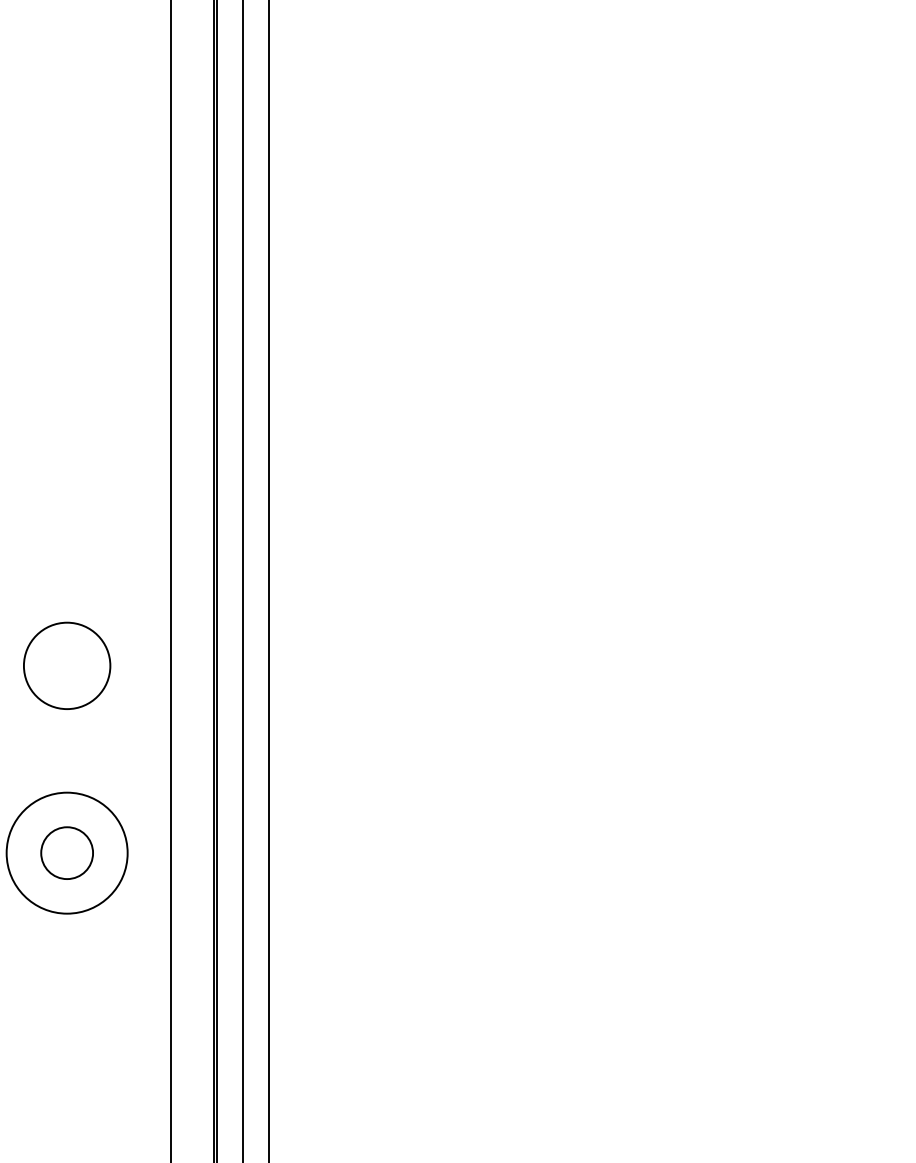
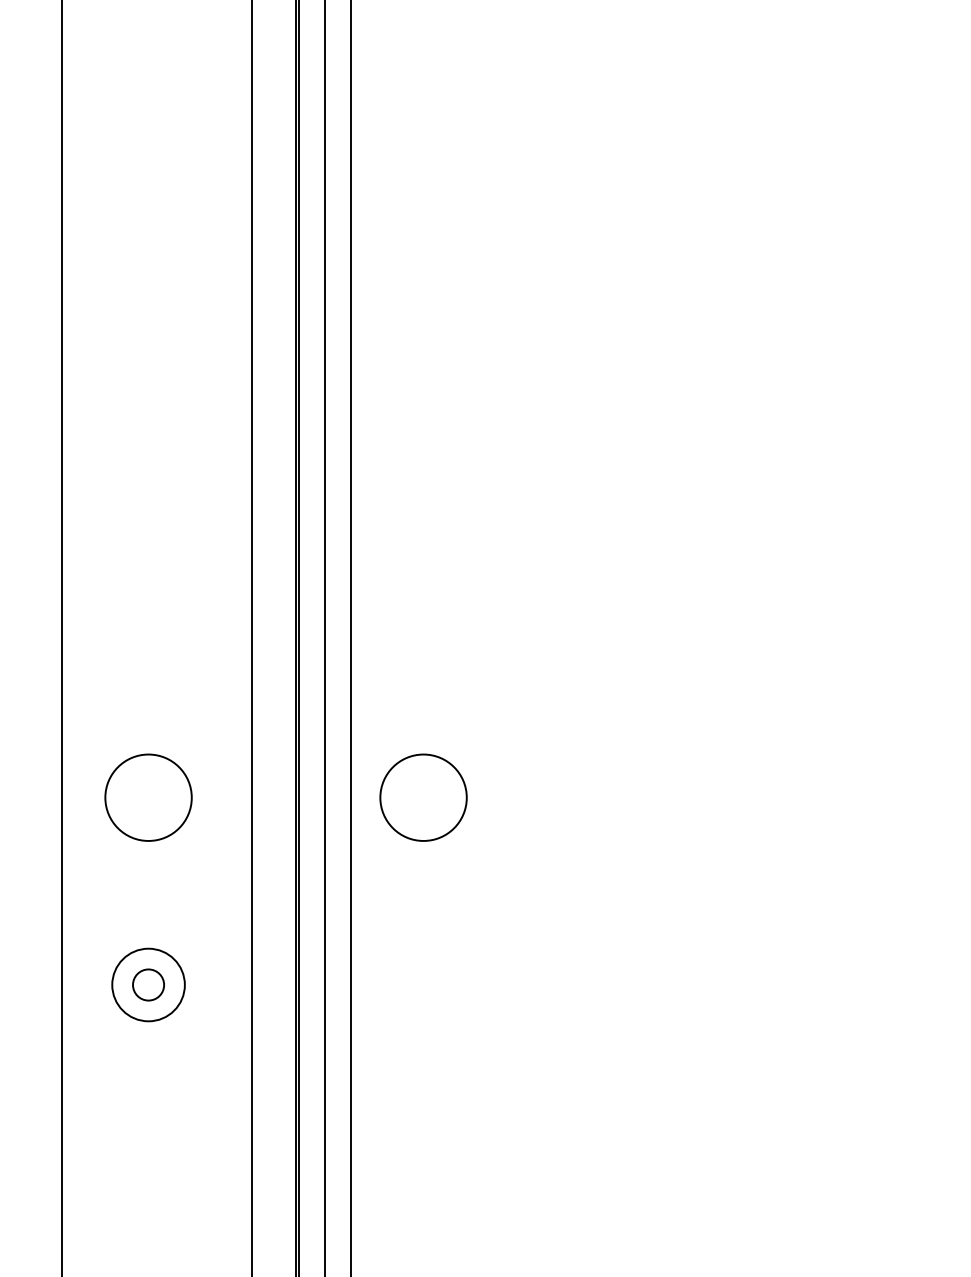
circle: (342, 665) -> (423, 797), added
circle: (67, 852) -> (148, 984), size x0.6
circle: (67, 852) -> (148, 984), size x0.6

